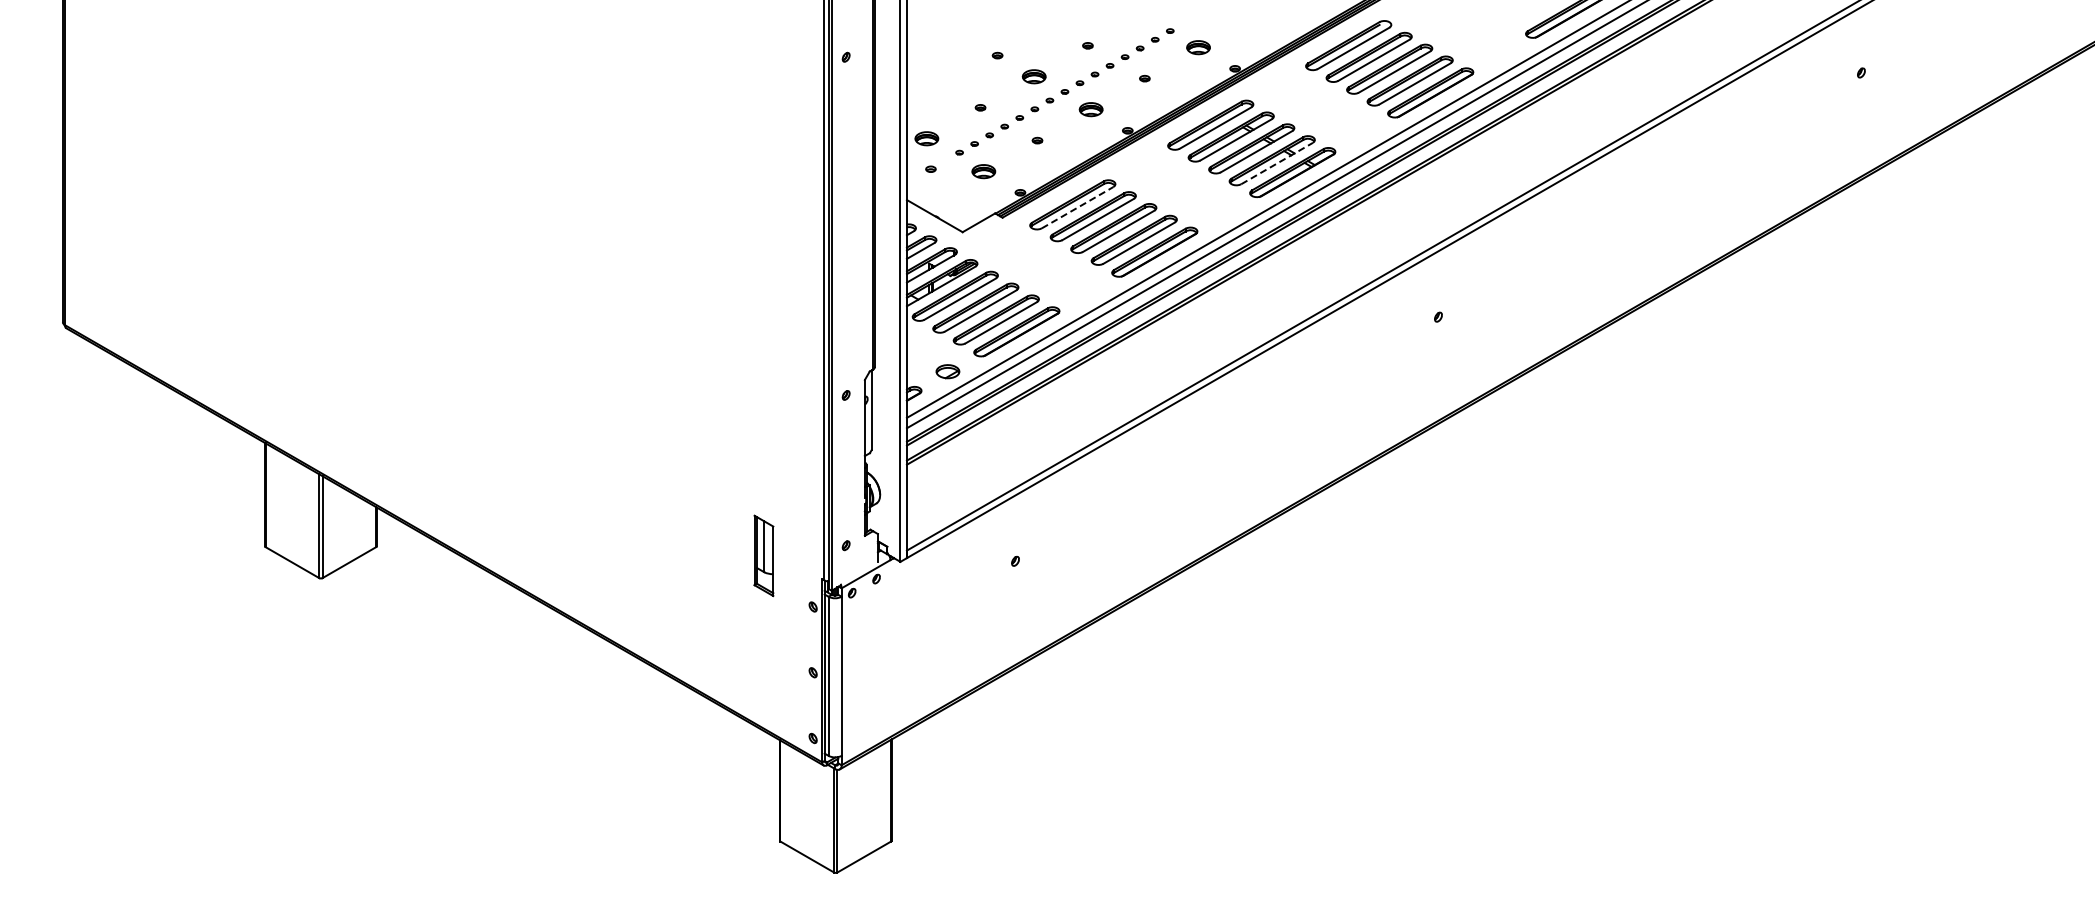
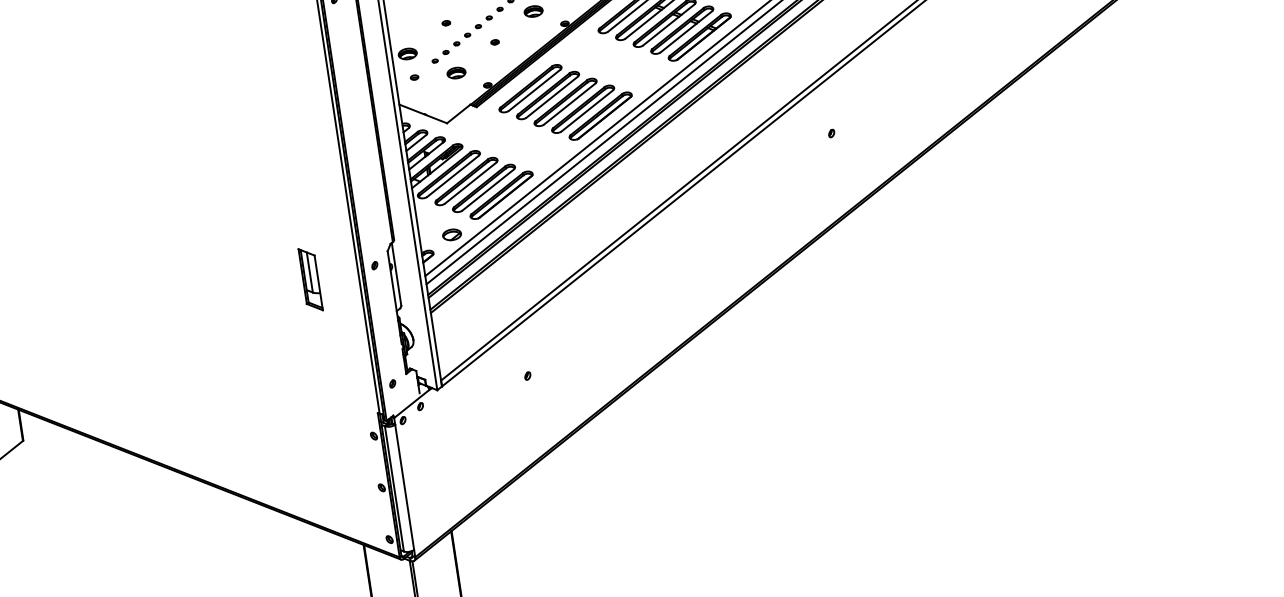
line: (1277, 163) -> (686, 31), dashed -> solid
line: (1078, 207) -> (535, 90), dashed -> solid
part: (763, 555) -> (310, 279), moved

